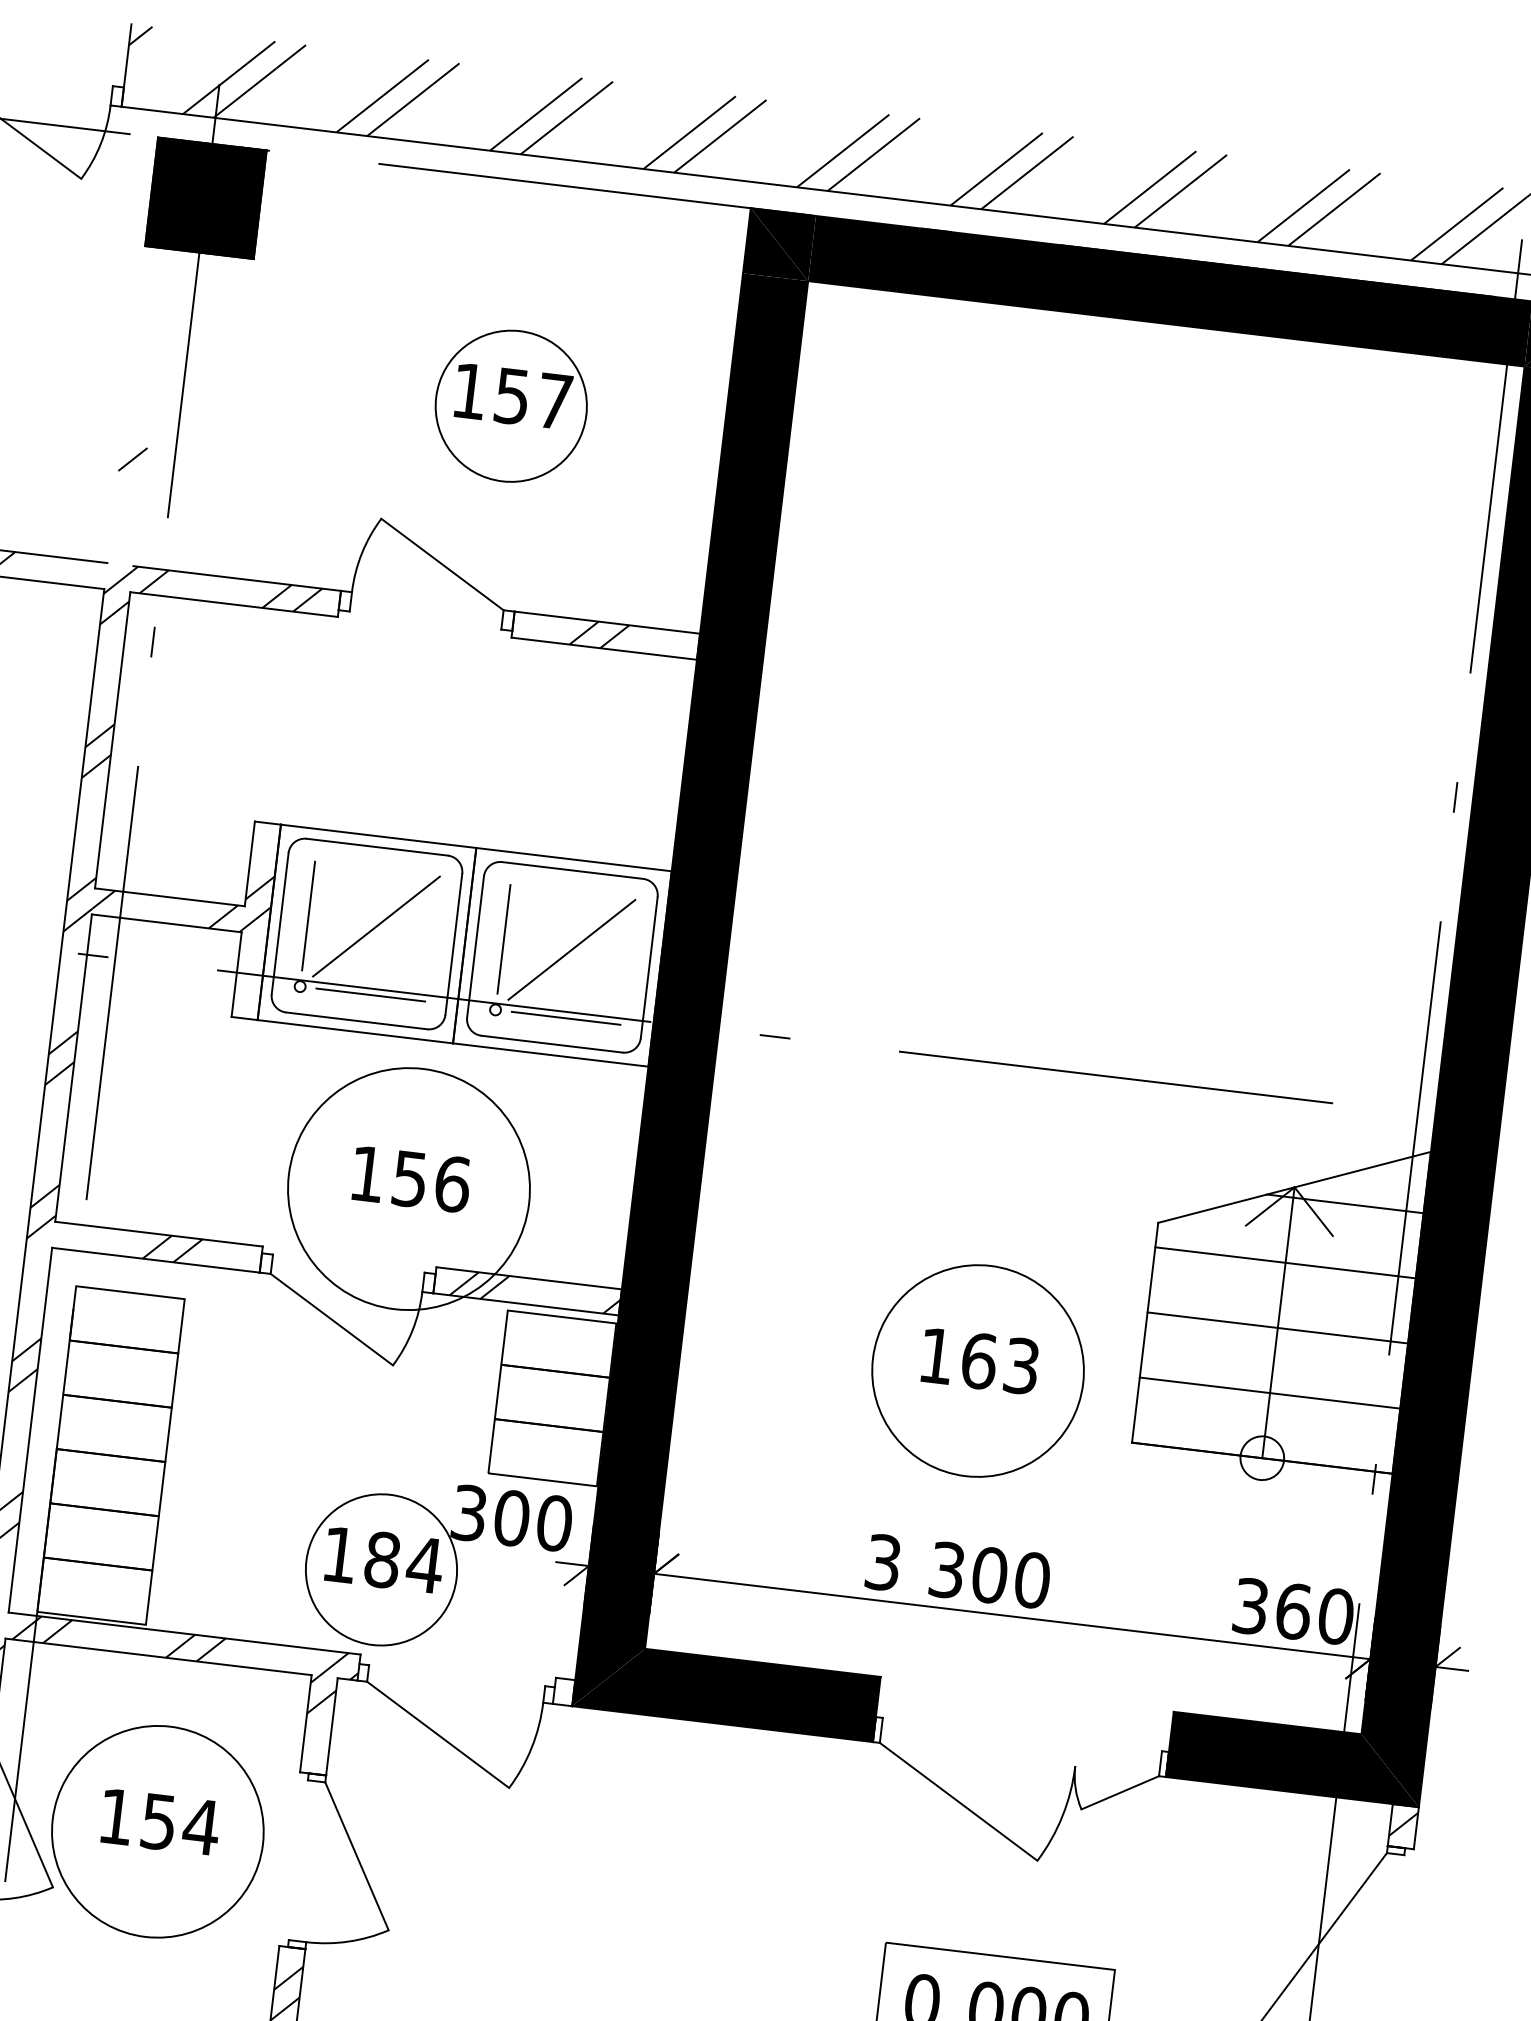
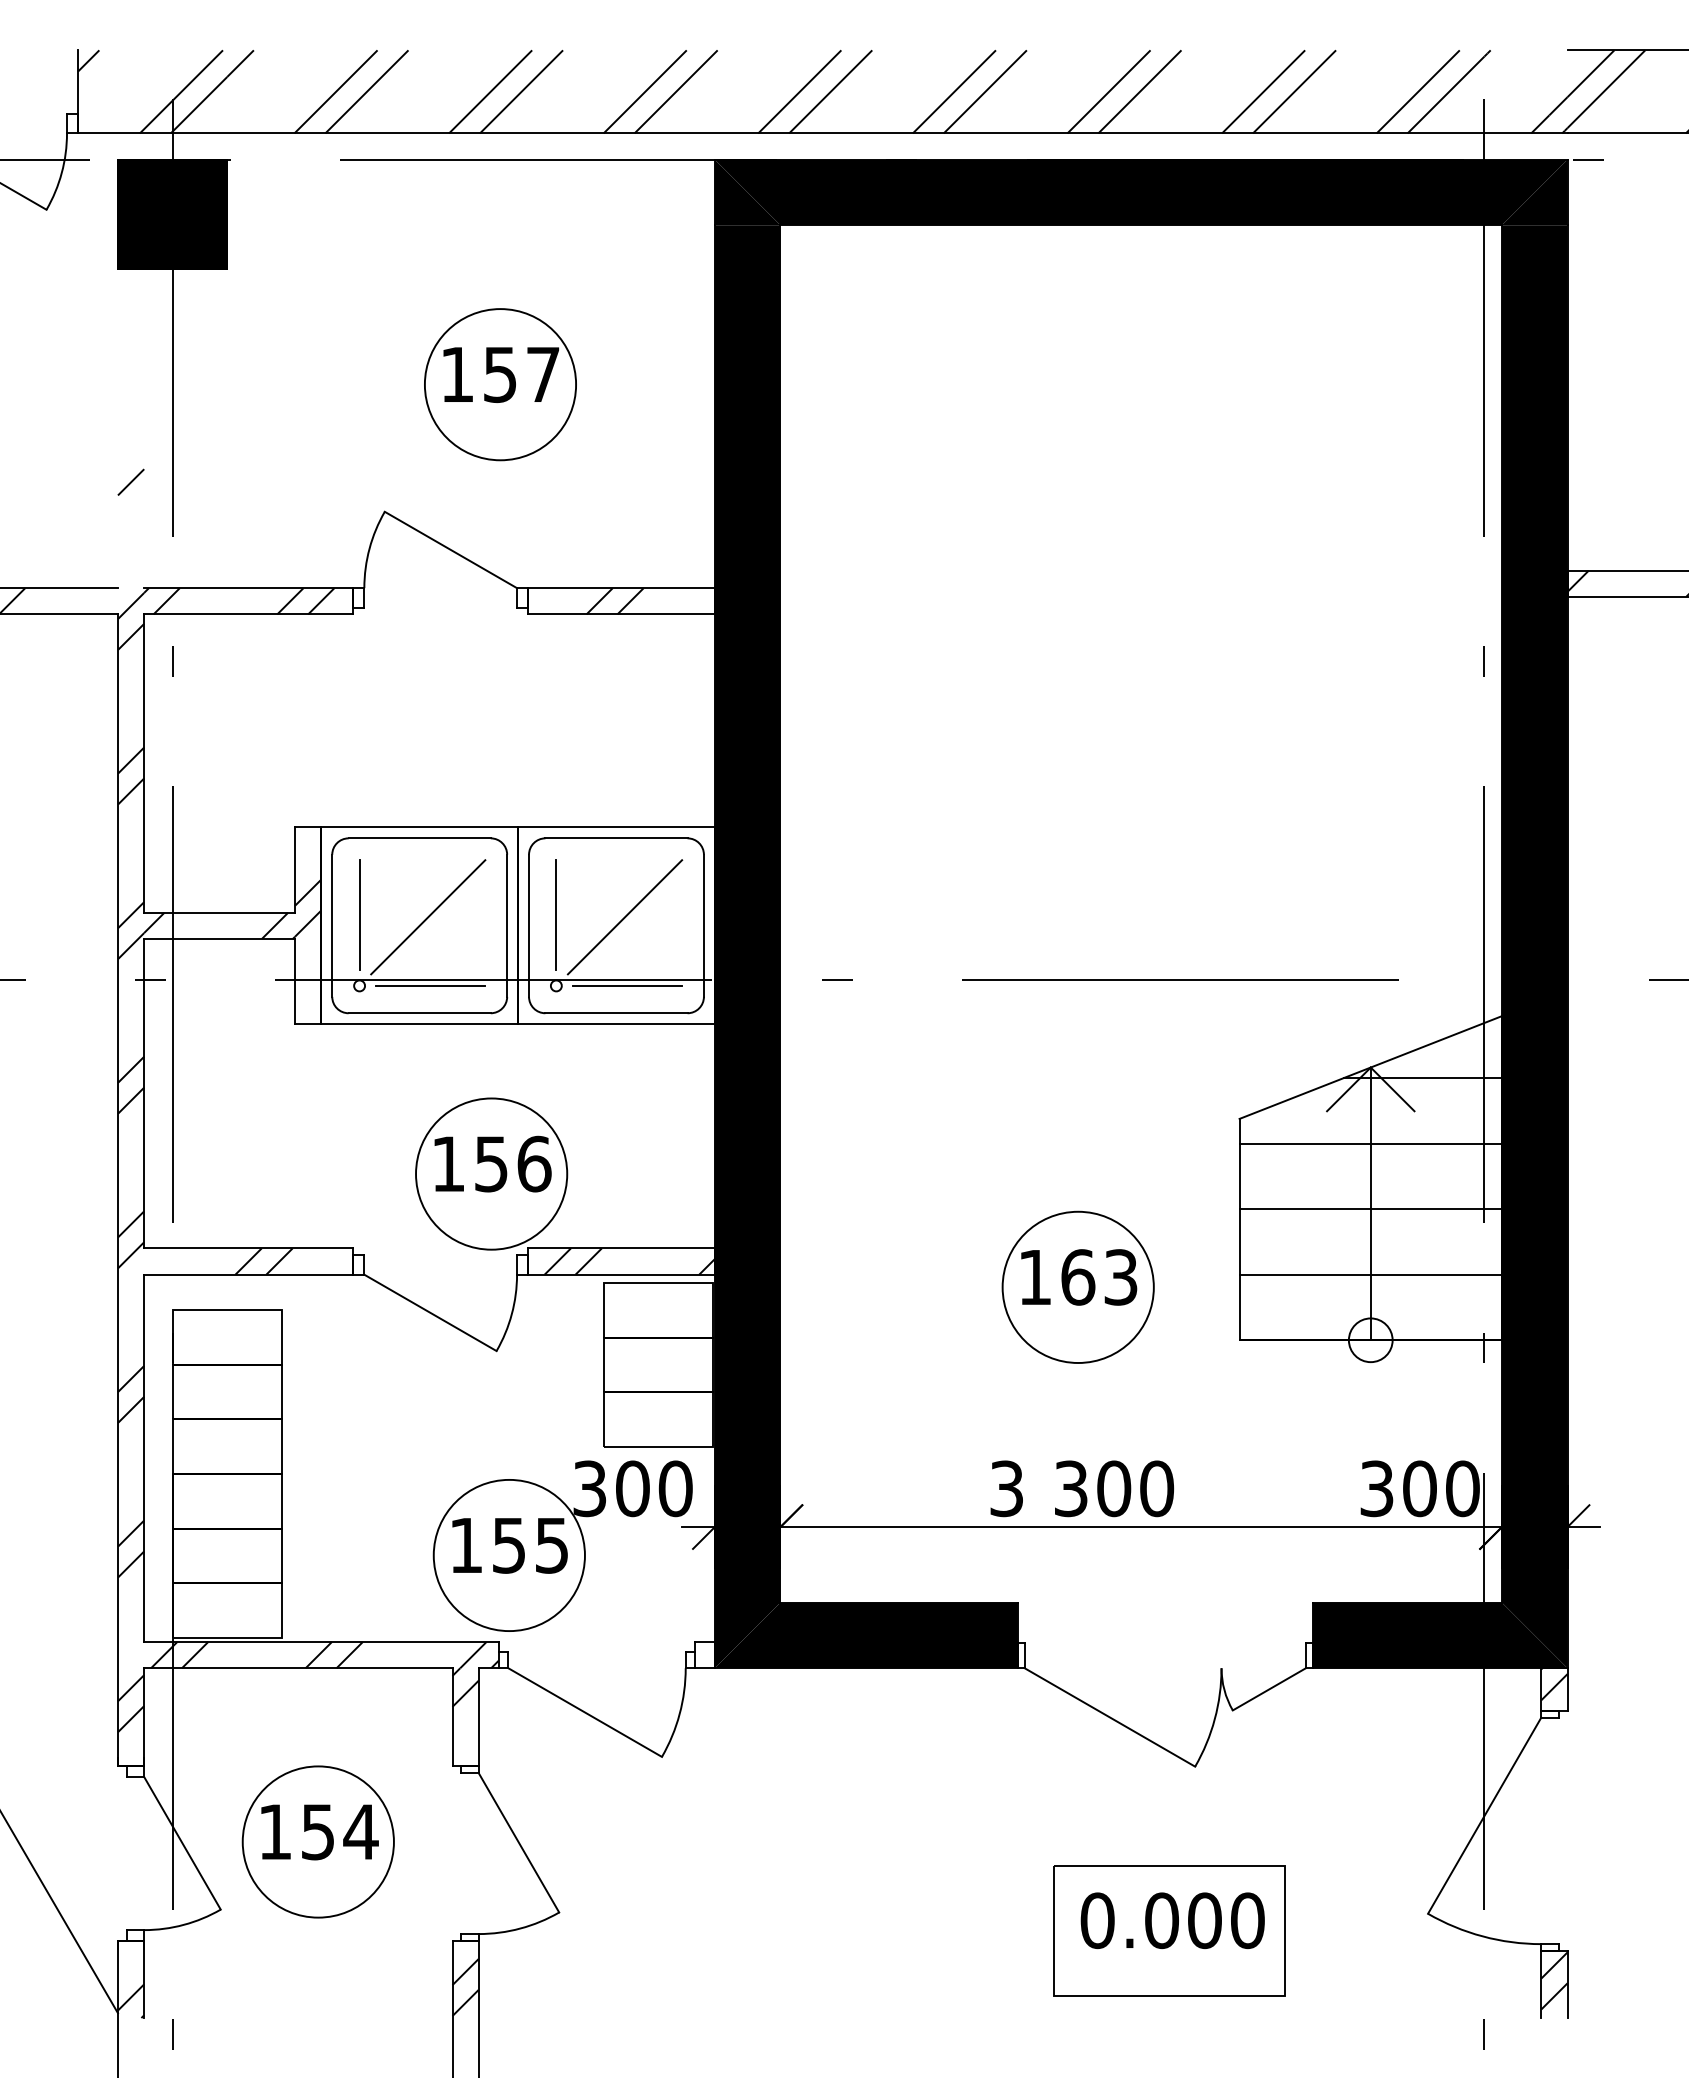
circle: (408, 1188) -> (491, 1173), size x0.62
circle: (977, 1370) -> (1077, 1286), size x0.71
text: (403, 1562) -> (530, 1545), 184 -> 155
text: (1294, 1611) -> (1420, 1488), 360 -> 300
circle: (157, 1831) -> (317, 1841), size x0.71

